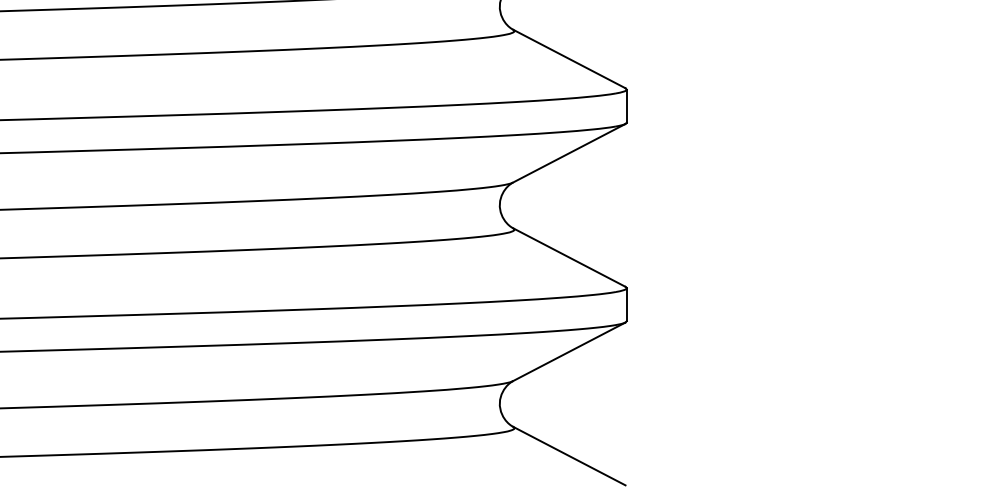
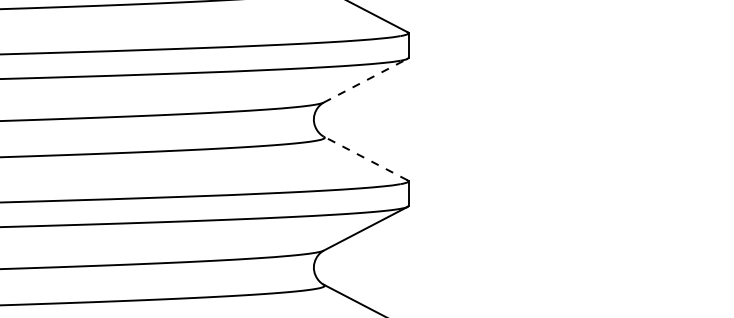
line: (569, 153) -> (365, 80), solid -> dashed
line: (568, 257) -> (365, 158), solid -> dashed

